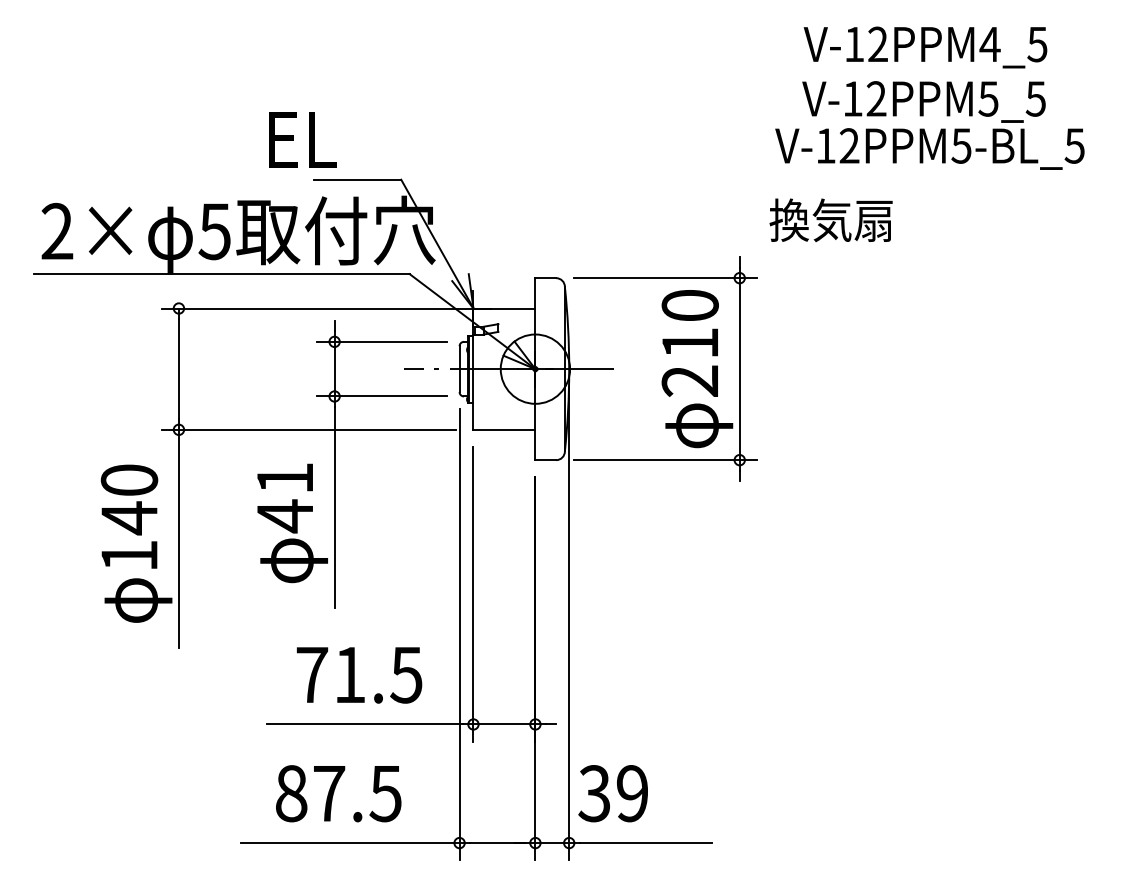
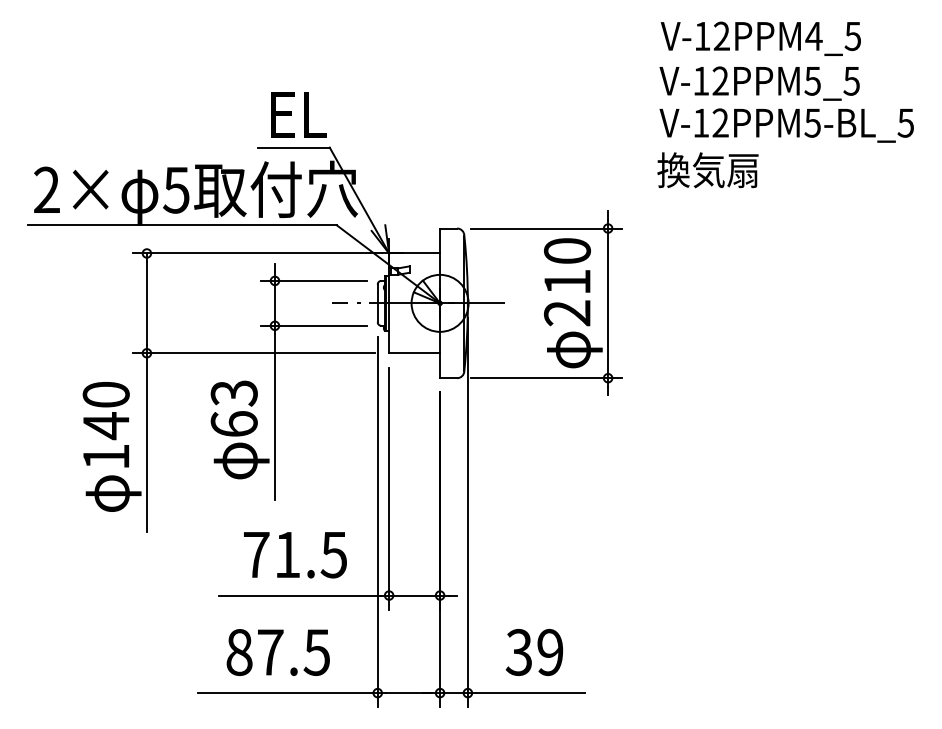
text: (302, 139) -> (298, 114), moved
text: (929, 148) -> (786, 125), moved
text: (830, 219) -> (707, 169), moved
text: (284, 498) -> (233, 409), 41 -> 63
text: (612, 793) -> (533, 652), moved

